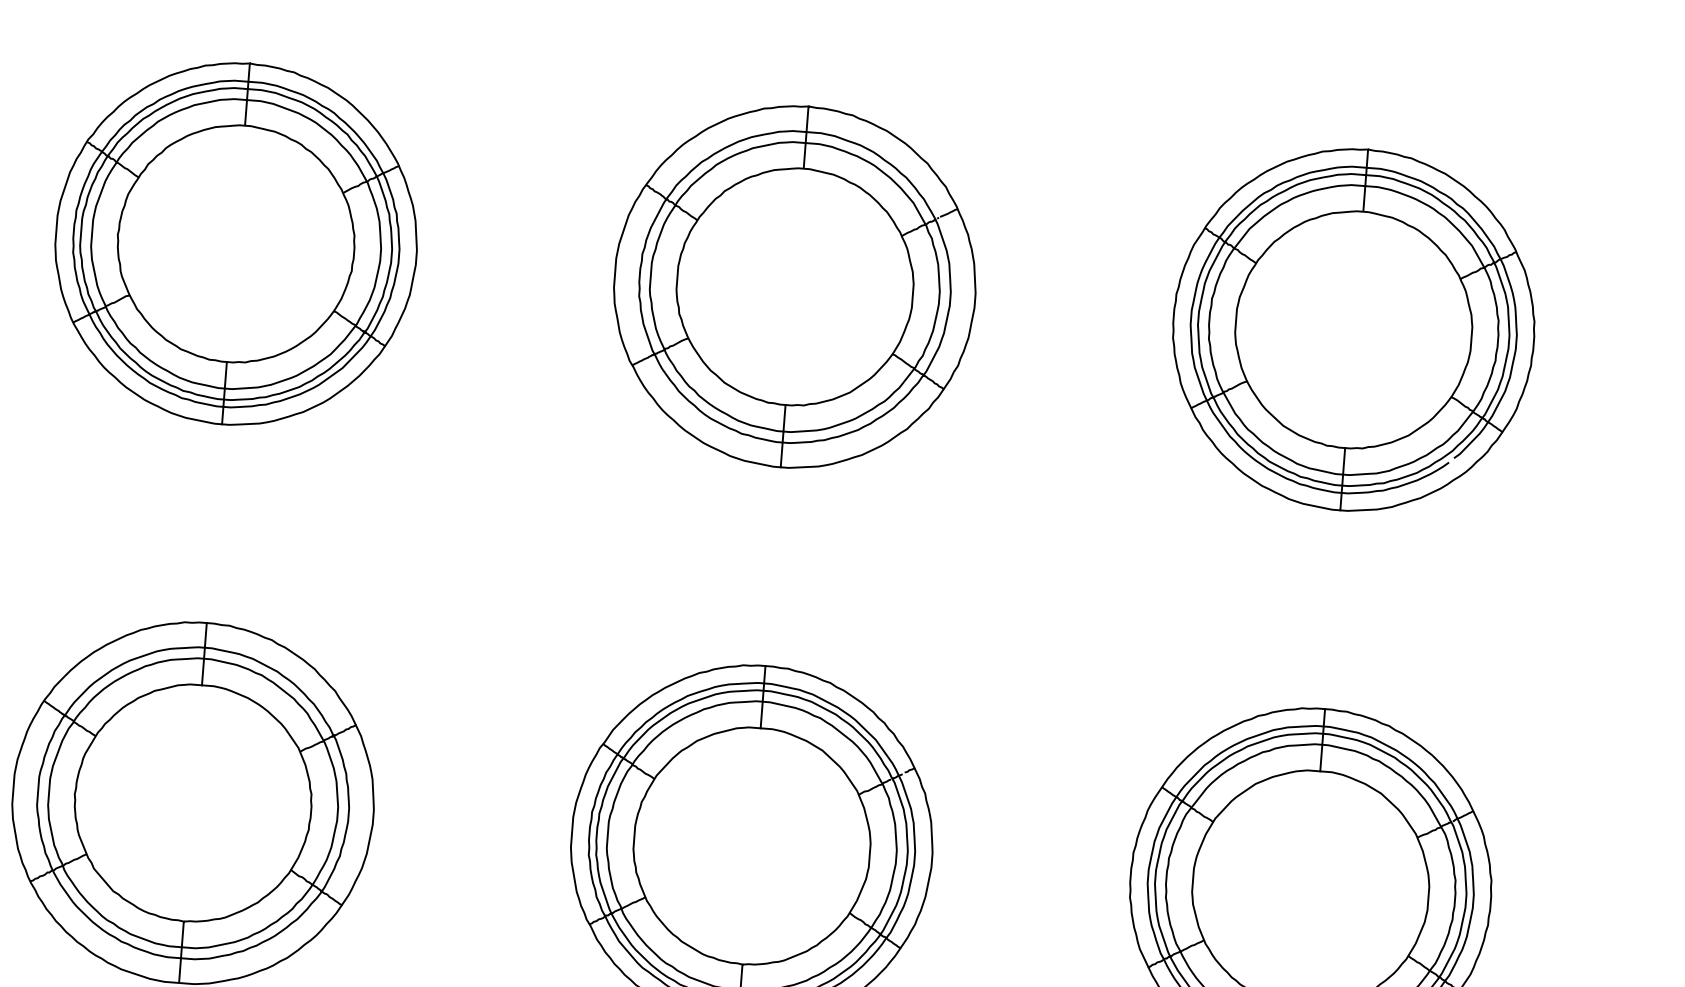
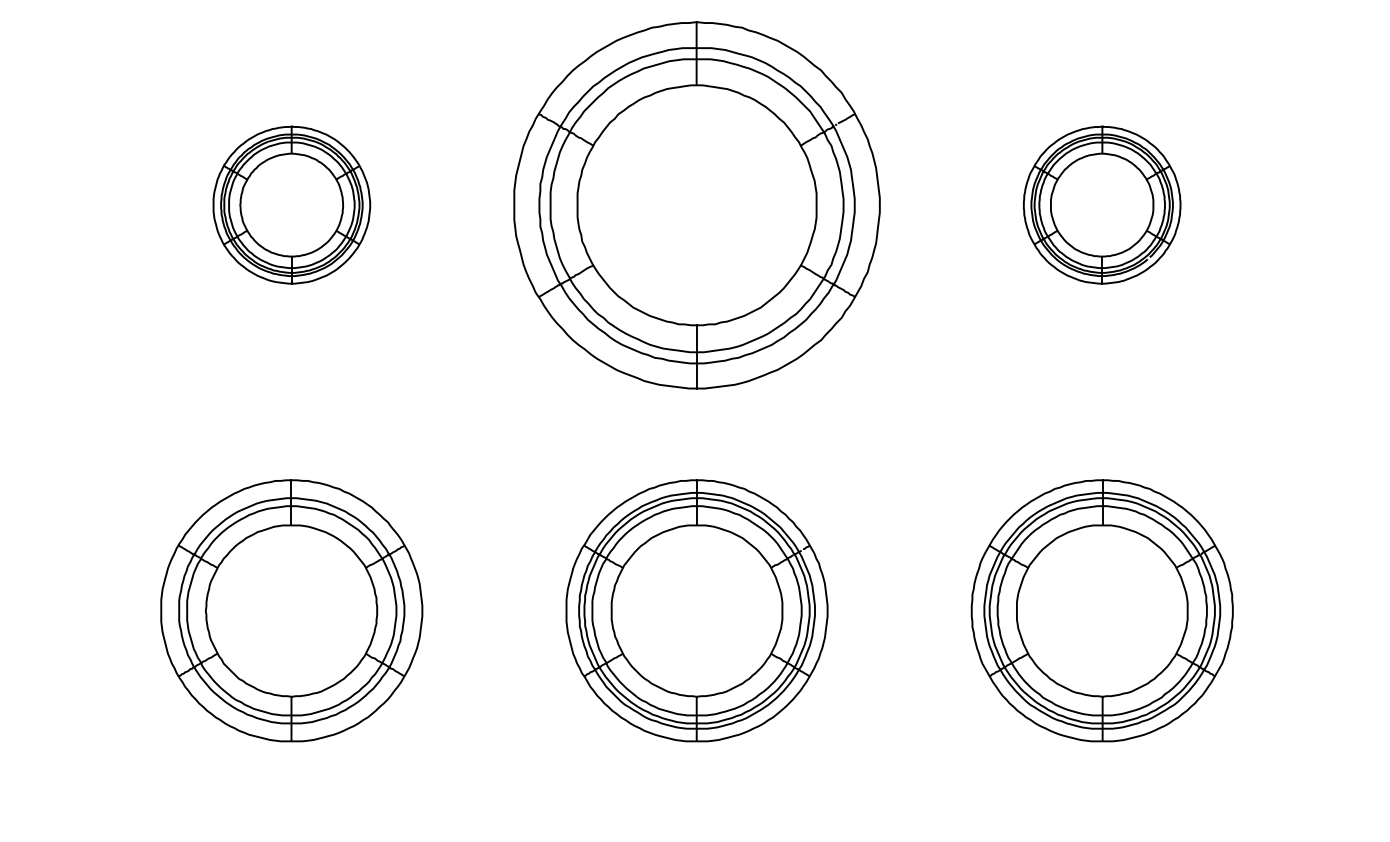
part: (236, 242) -> (291, 204), size x0.6
part: (794, 285) -> (696, 204), size x1.4
part: (1352, 328) -> (1101, 204), size x0.6

